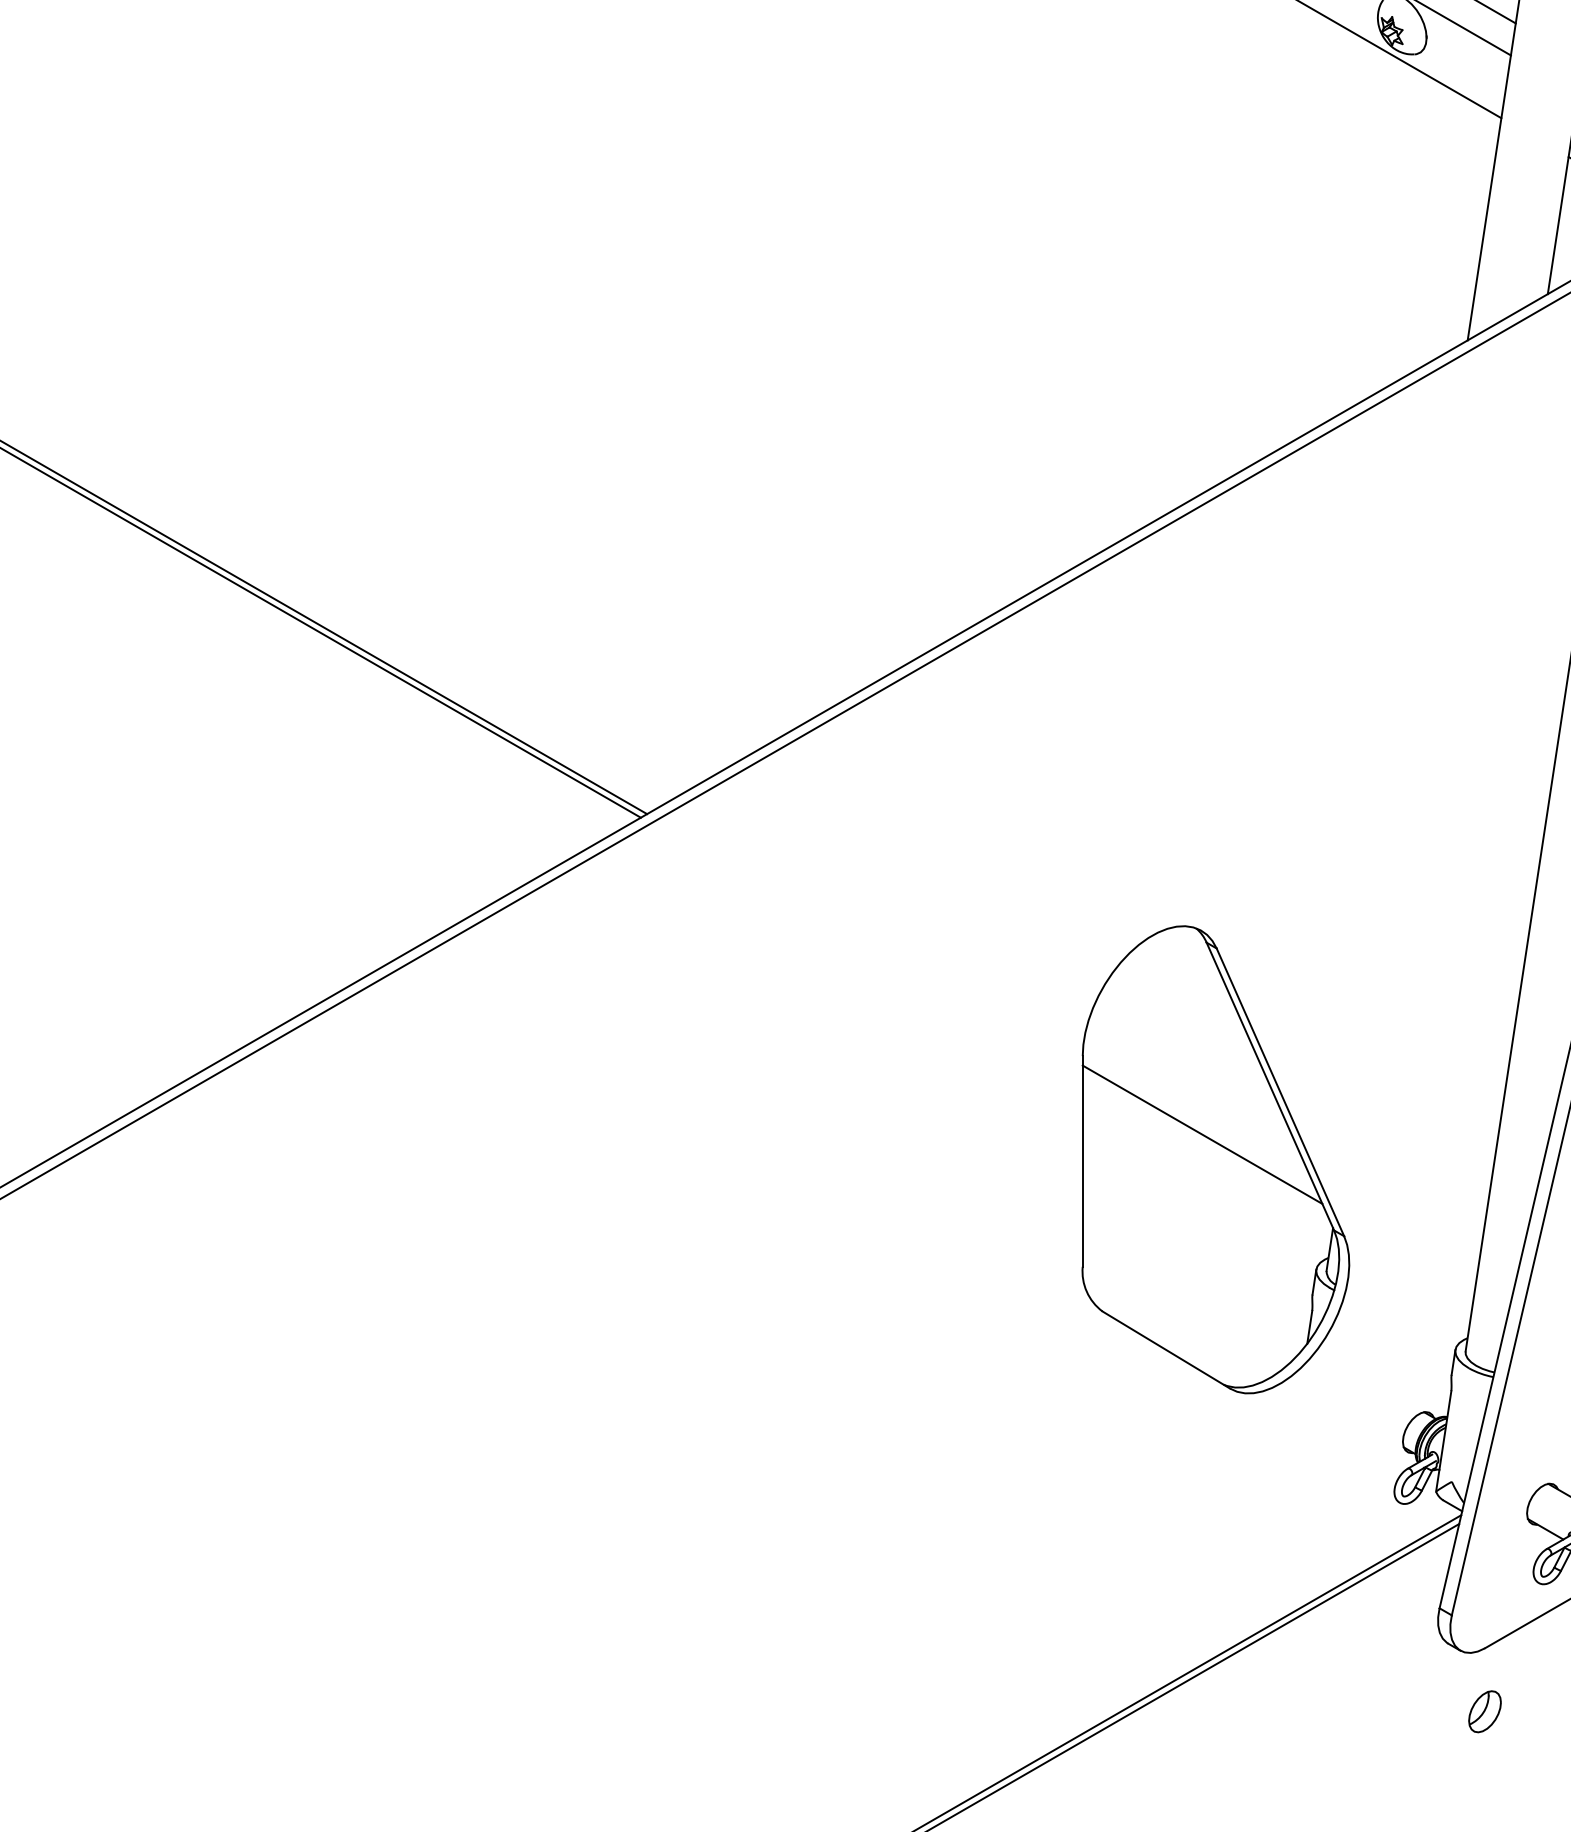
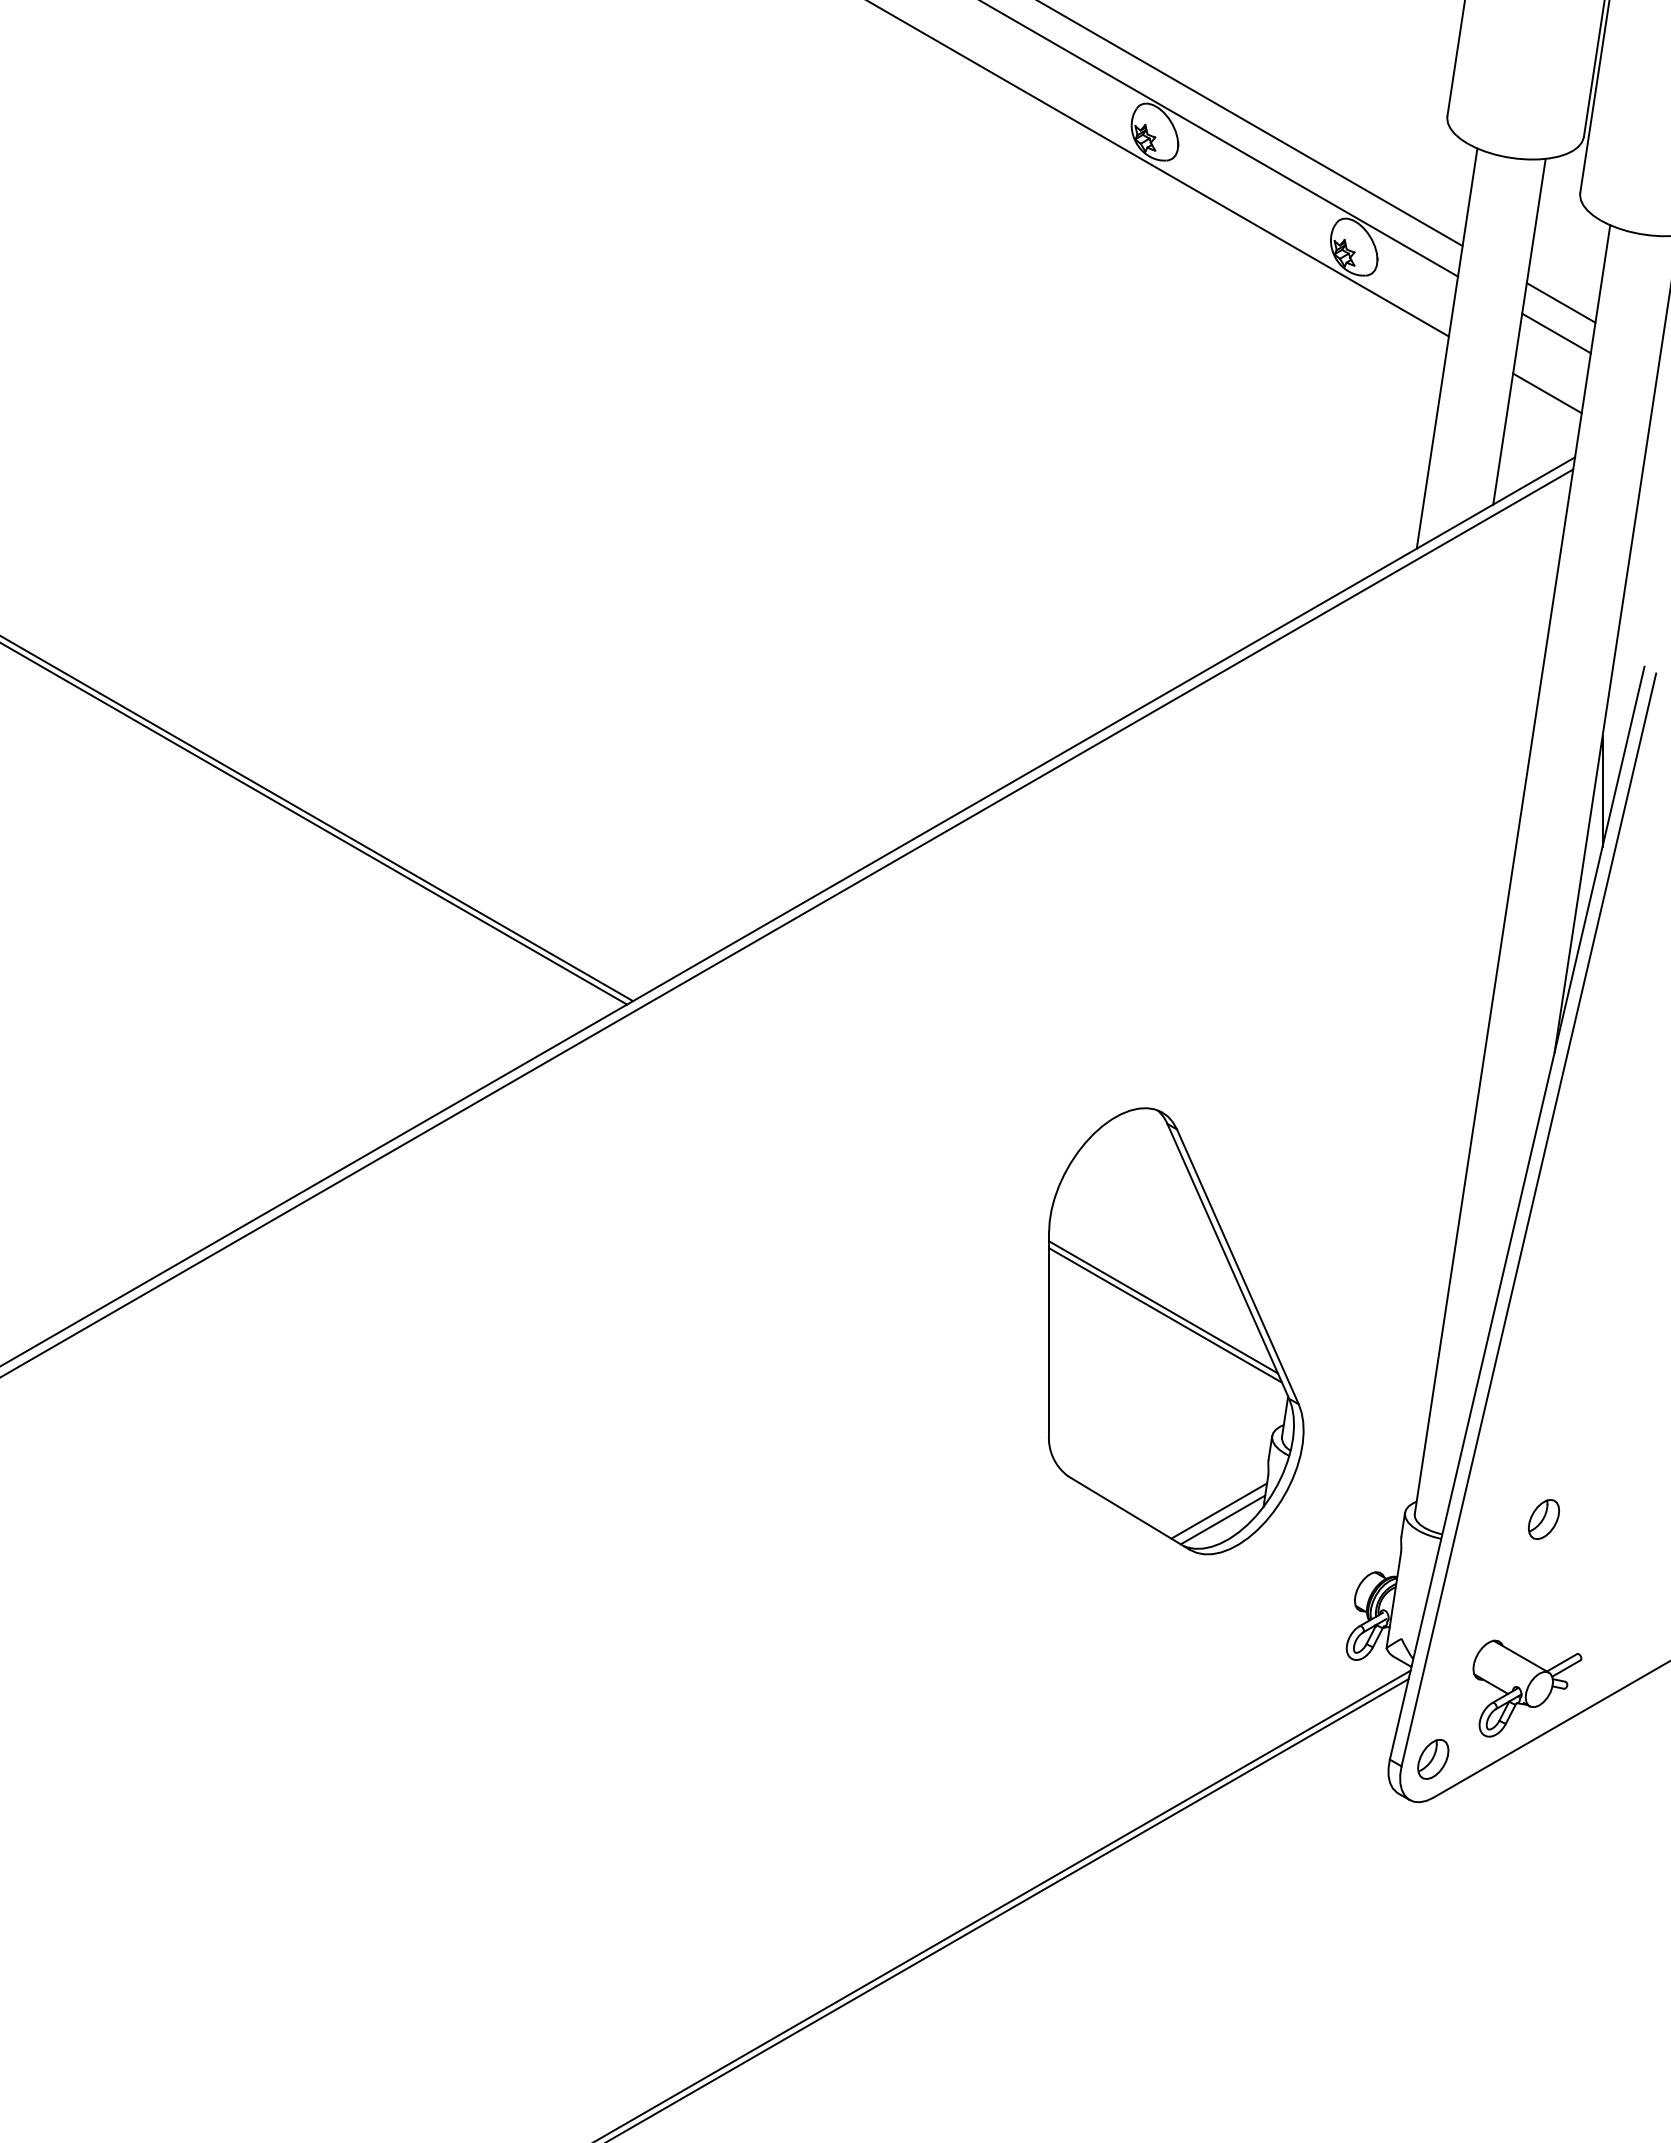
line: (1204, 1143) -> (1165, 1315), added
line: (1261, 1347) -> (1219, 1510), added
line: (1264, 1356) -> (1222, 1519), added
part: (1485, 1710) -> (1433, 1758), moved

